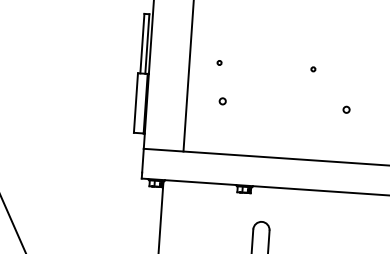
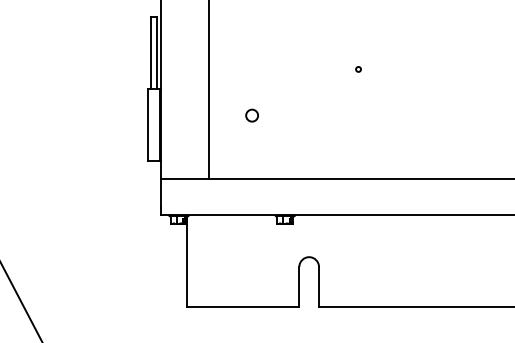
circle: (219, 62) -> (244, 69), removed
circle: (222, 100) -> (251, 114), size x1.6
circle: (346, 109) -> (401, 114), removed

